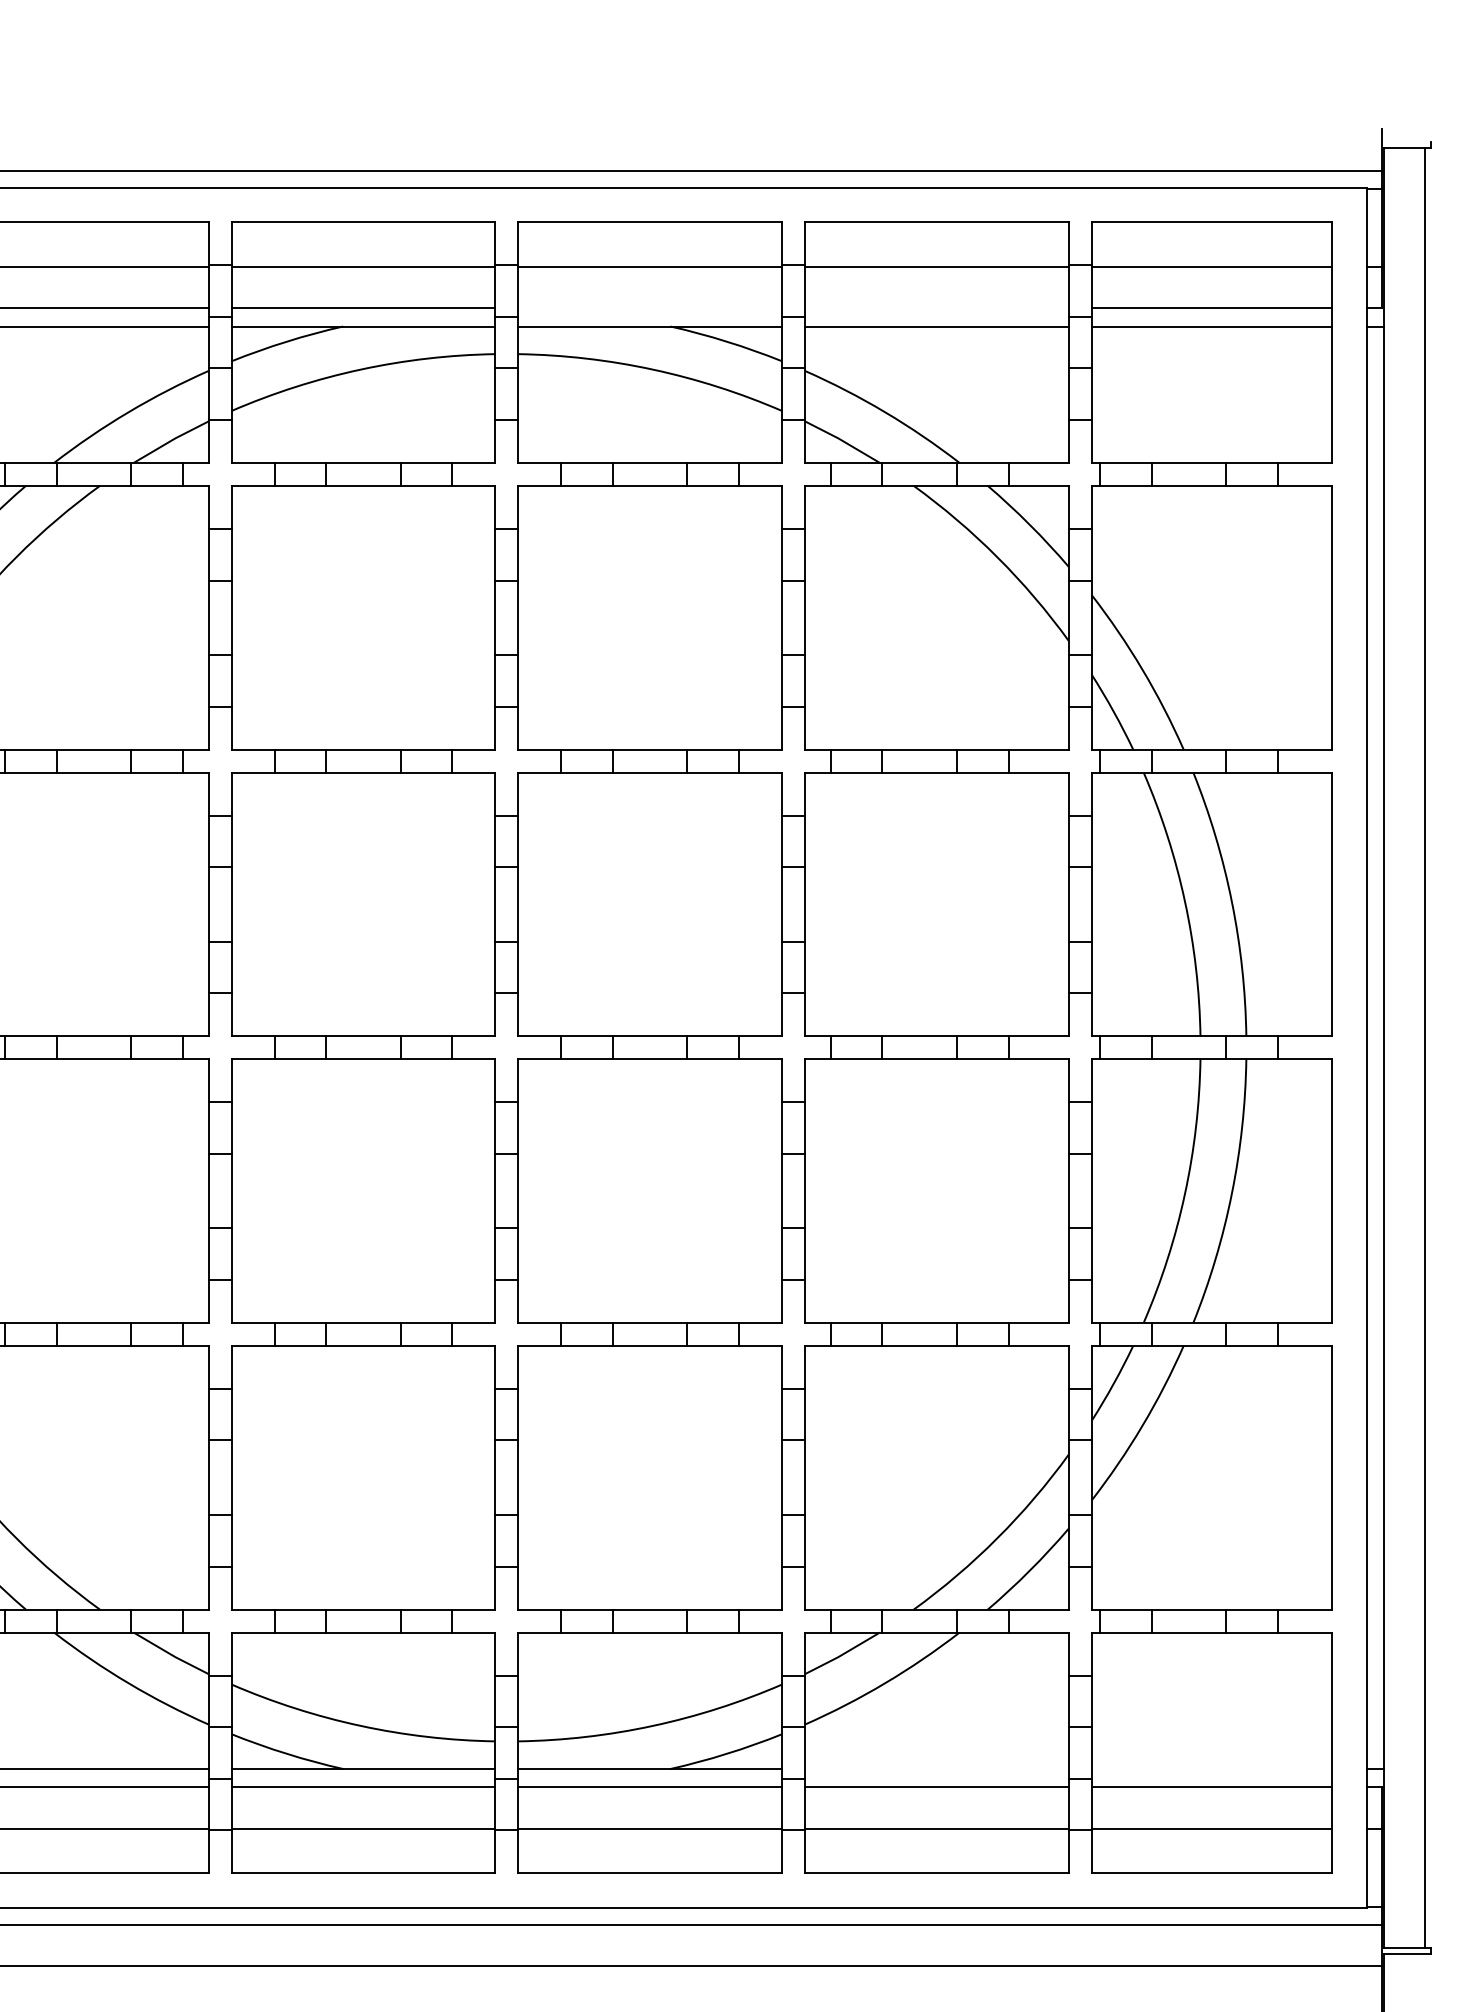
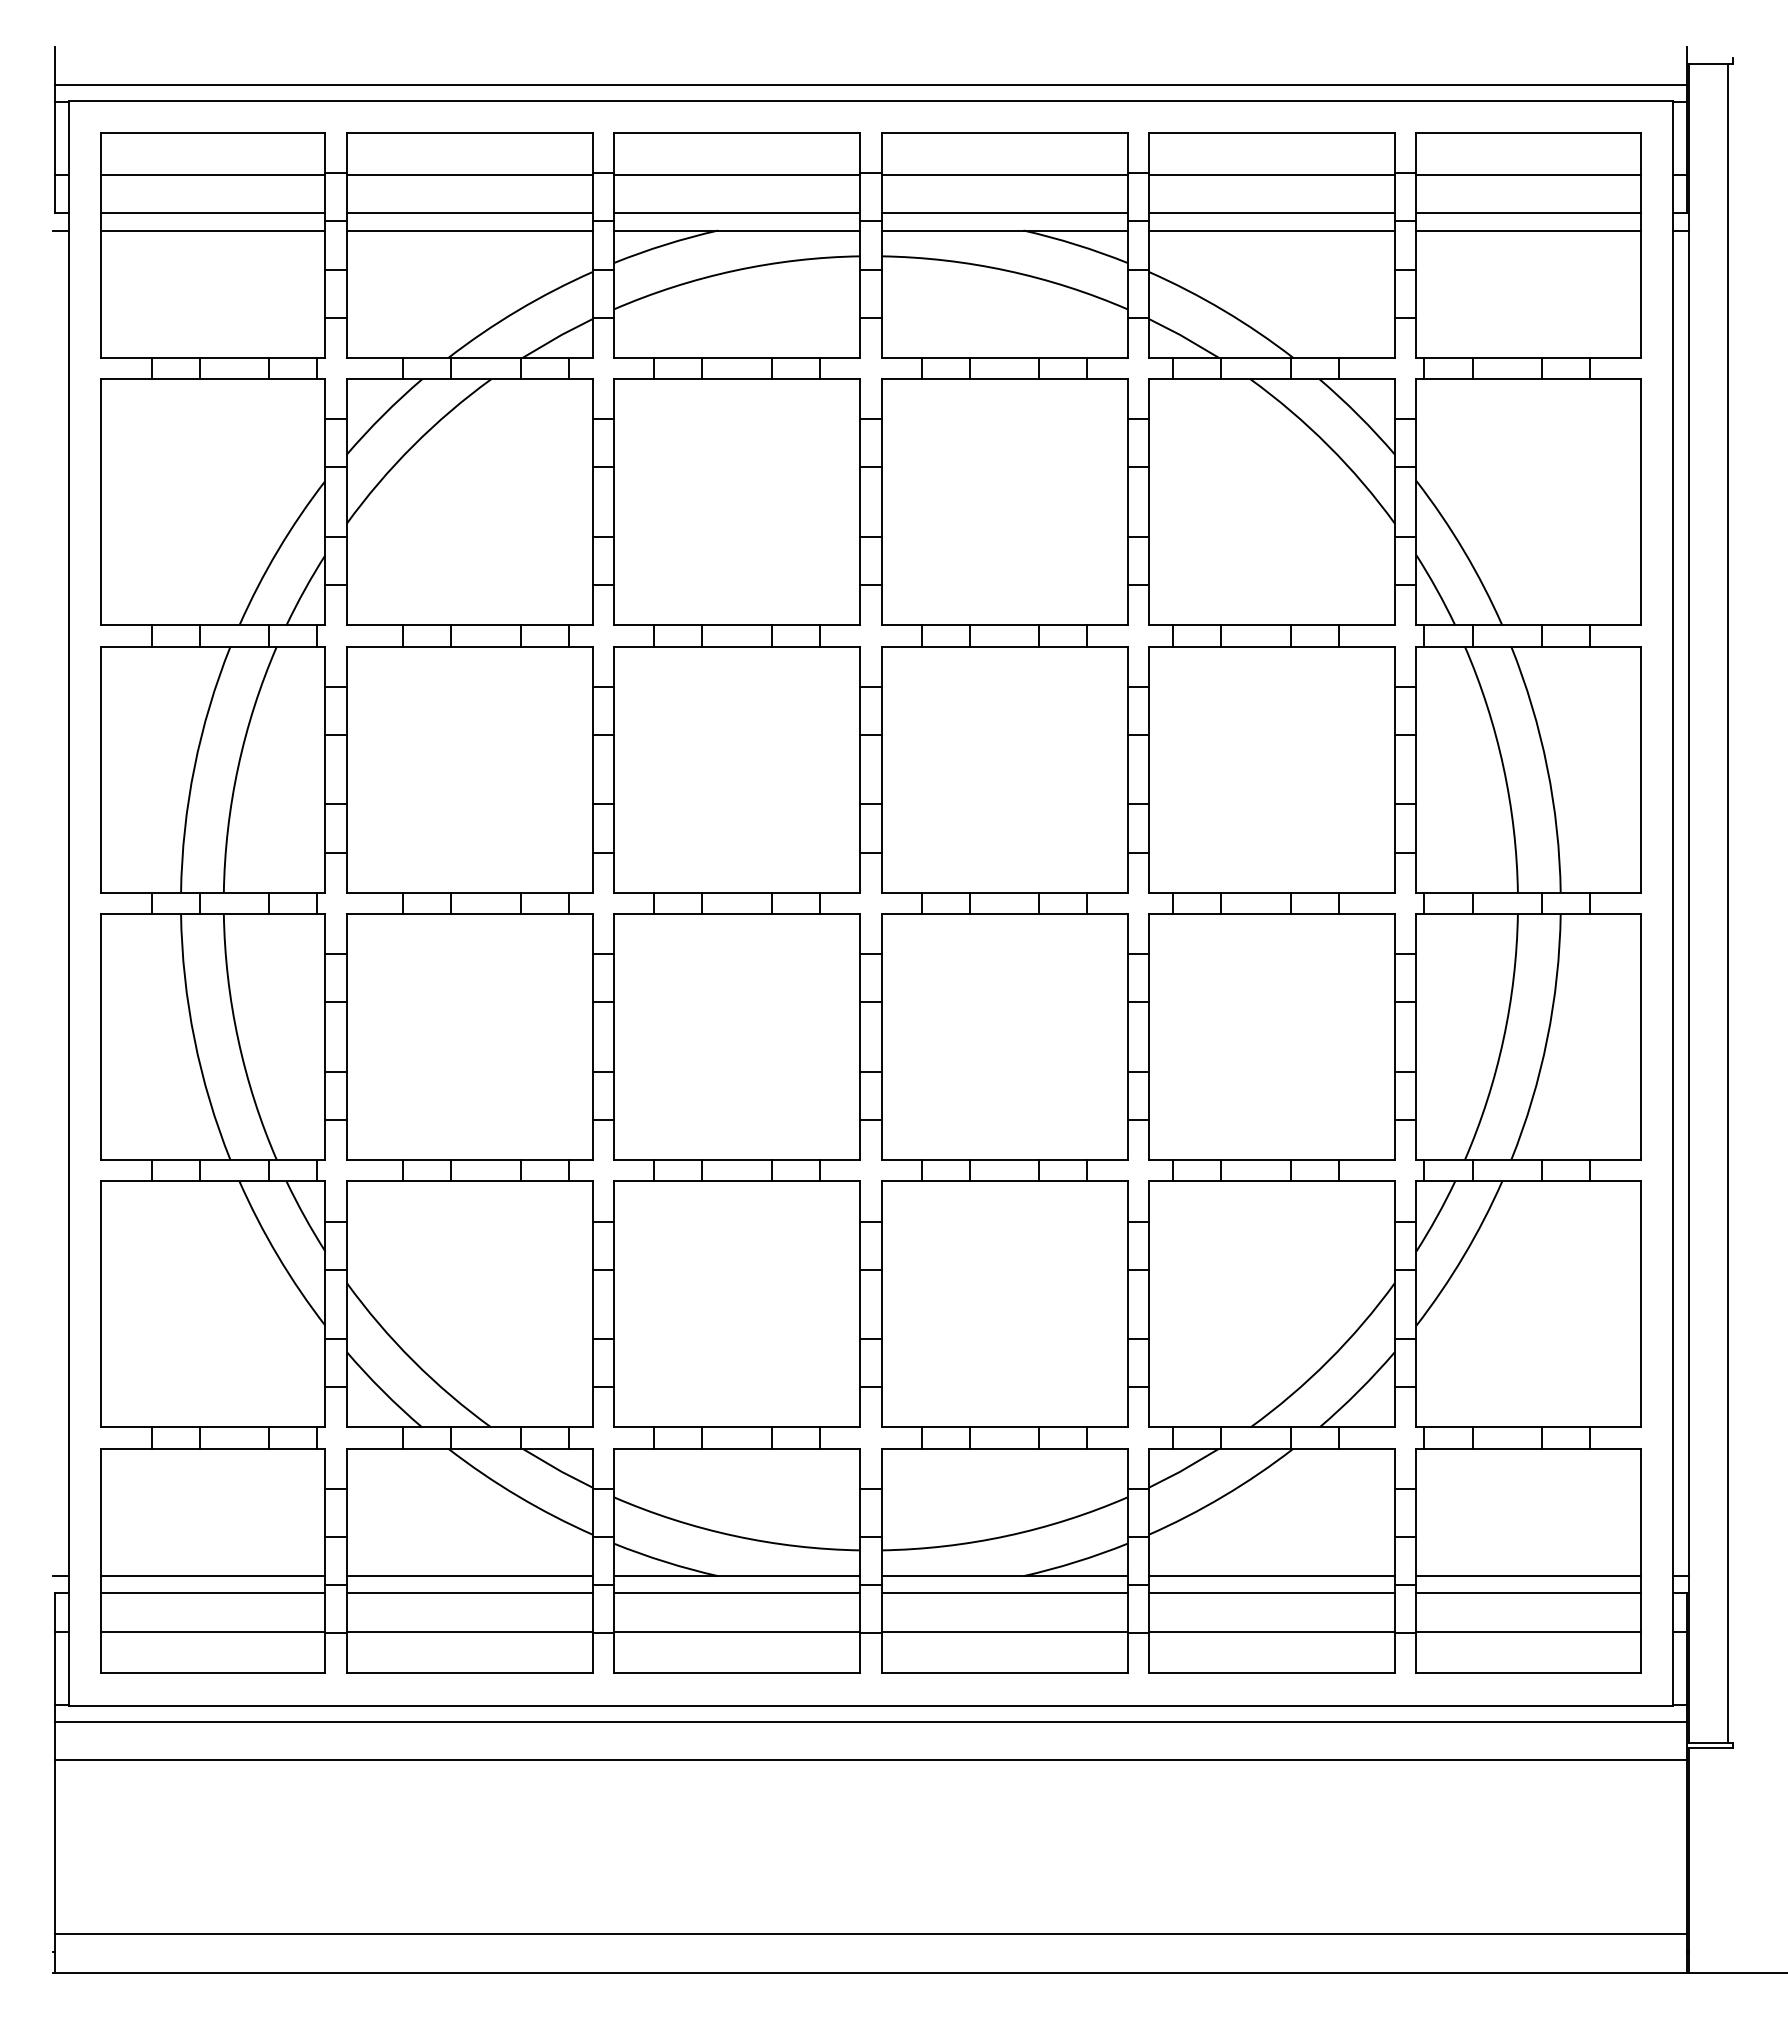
line: (650, 308) -> (1004, 213), added
line: (936, 308) -> (1271, 213), added
line: (936, 1769) -> (1271, 1576), added
line: (1211, 1769) -> (1528, 1576), added

